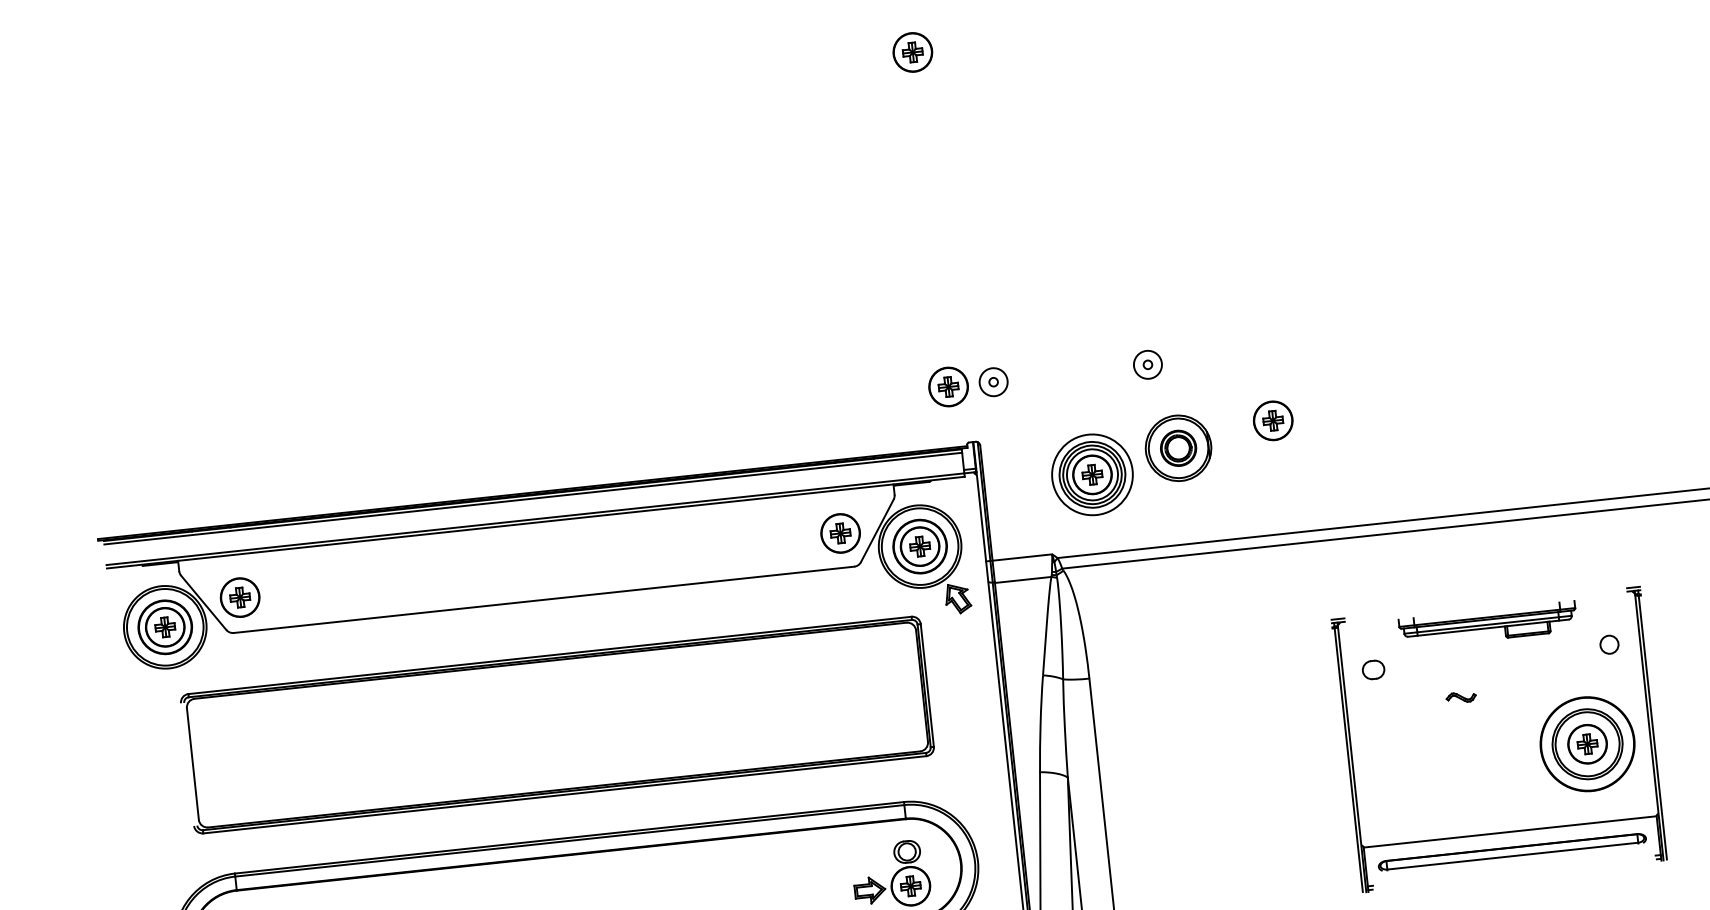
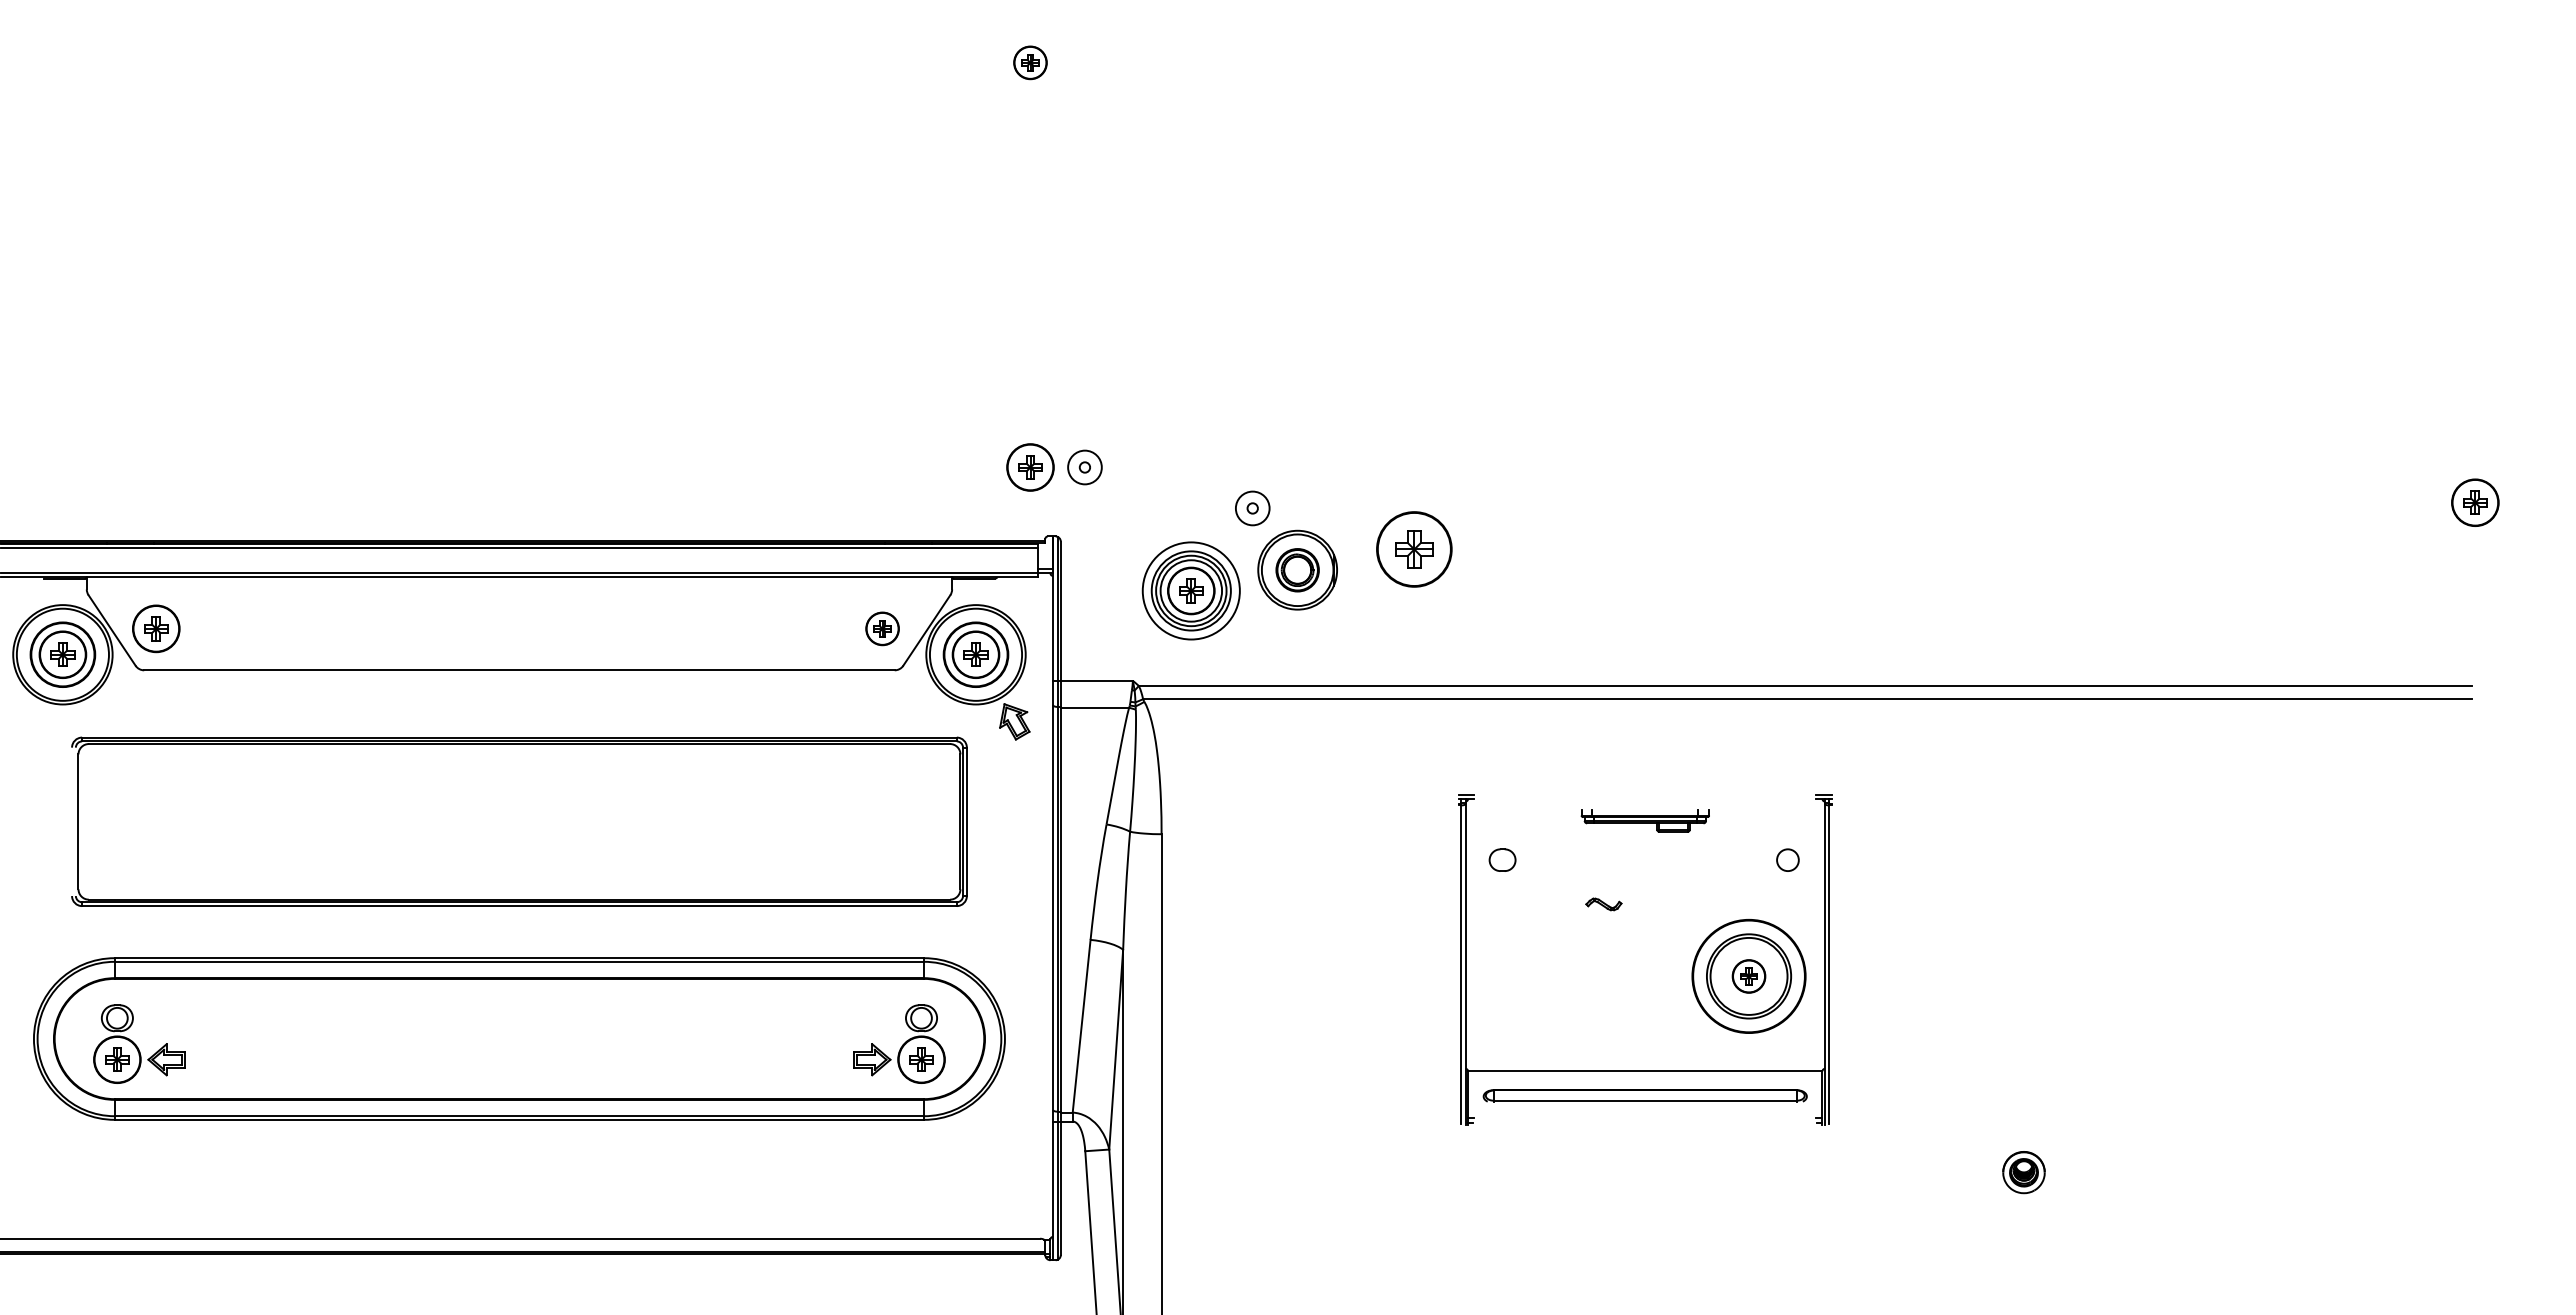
part: (912, 52) -> (1030, 62), size x0.7
part: (1147, 364) -> (1252, 508), moved
part: (1273, 420) -> (1414, 549), size x1.6
part: (840, 533) -> (882, 628), size x0.7
part: (1488, 624) -> (1645, 820), size x0.6
part: (1587, 744) -> (1748, 976), size x0.7

